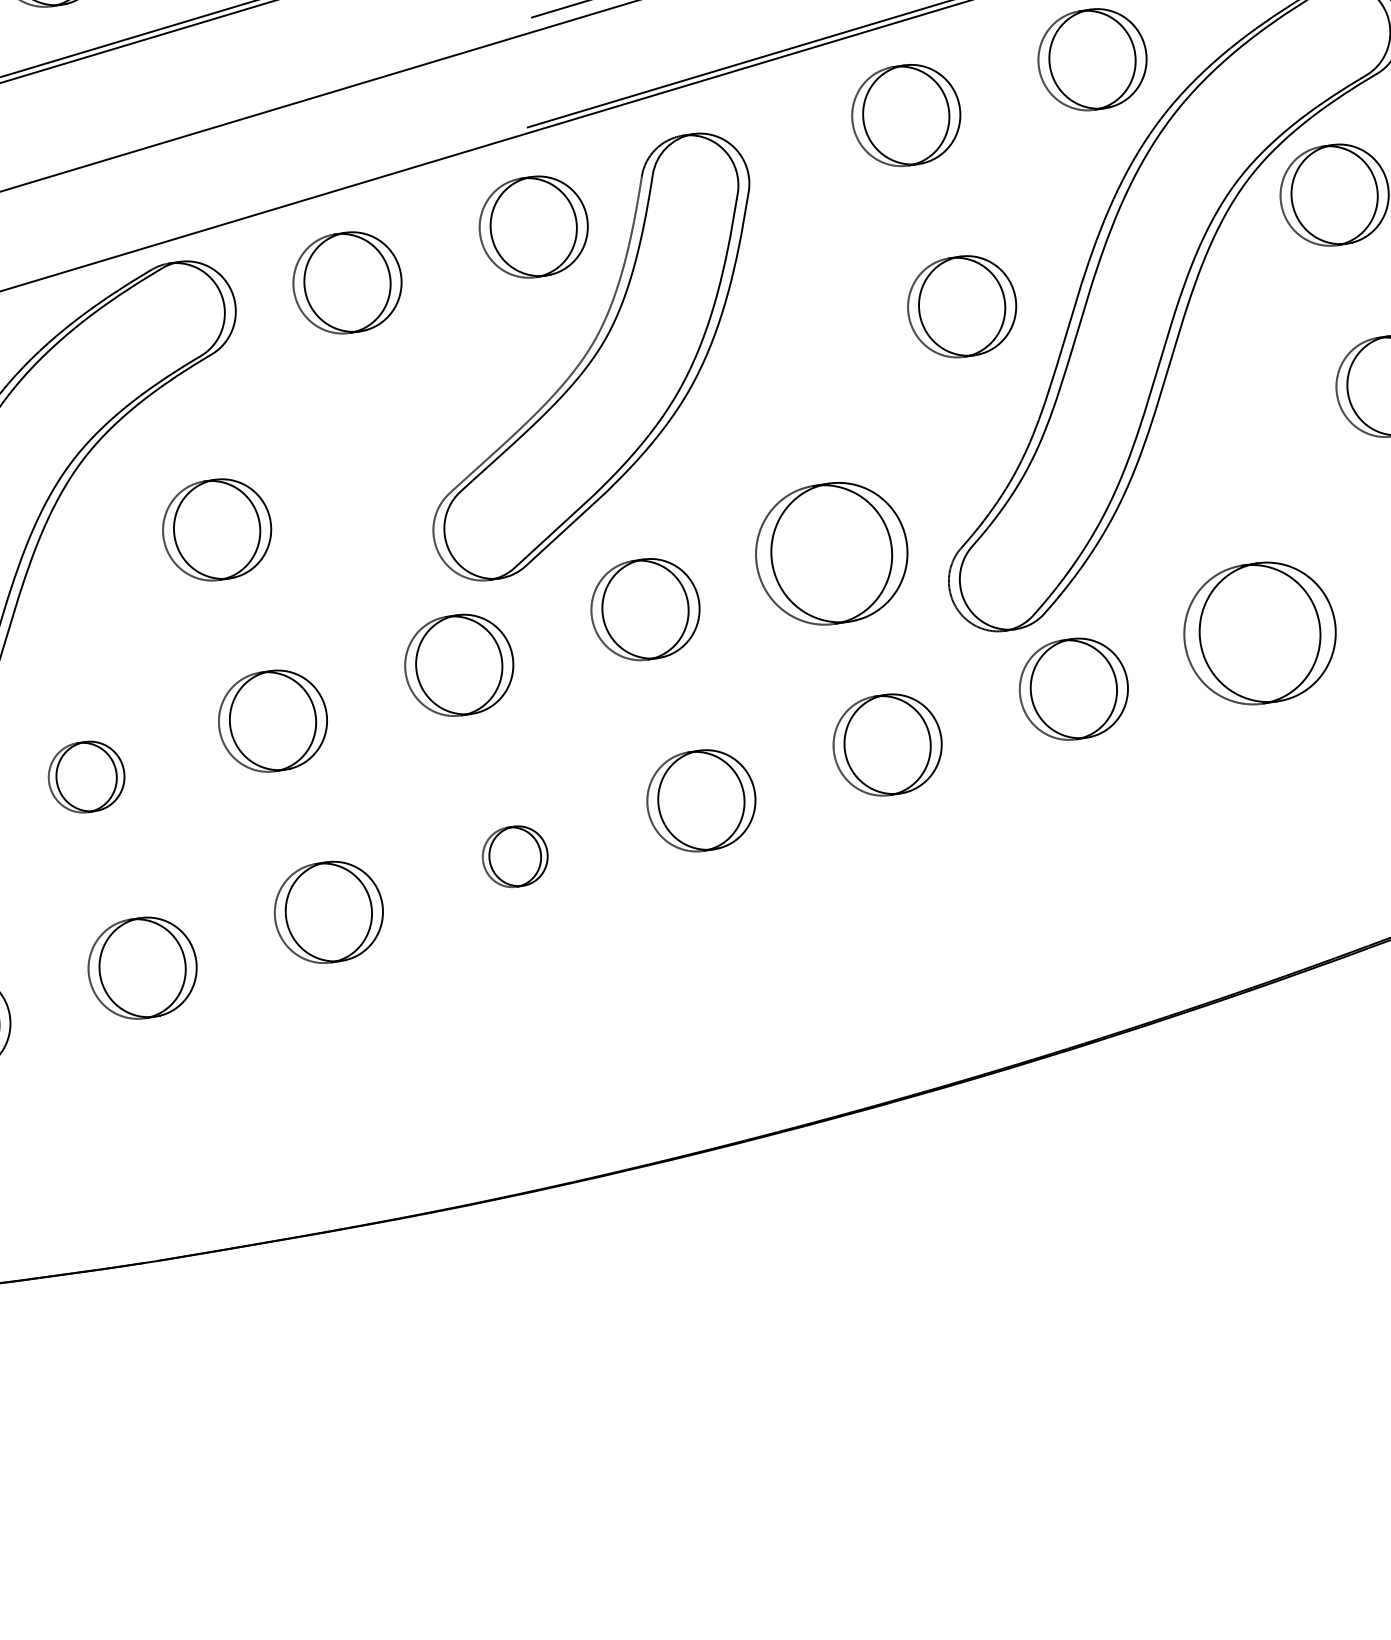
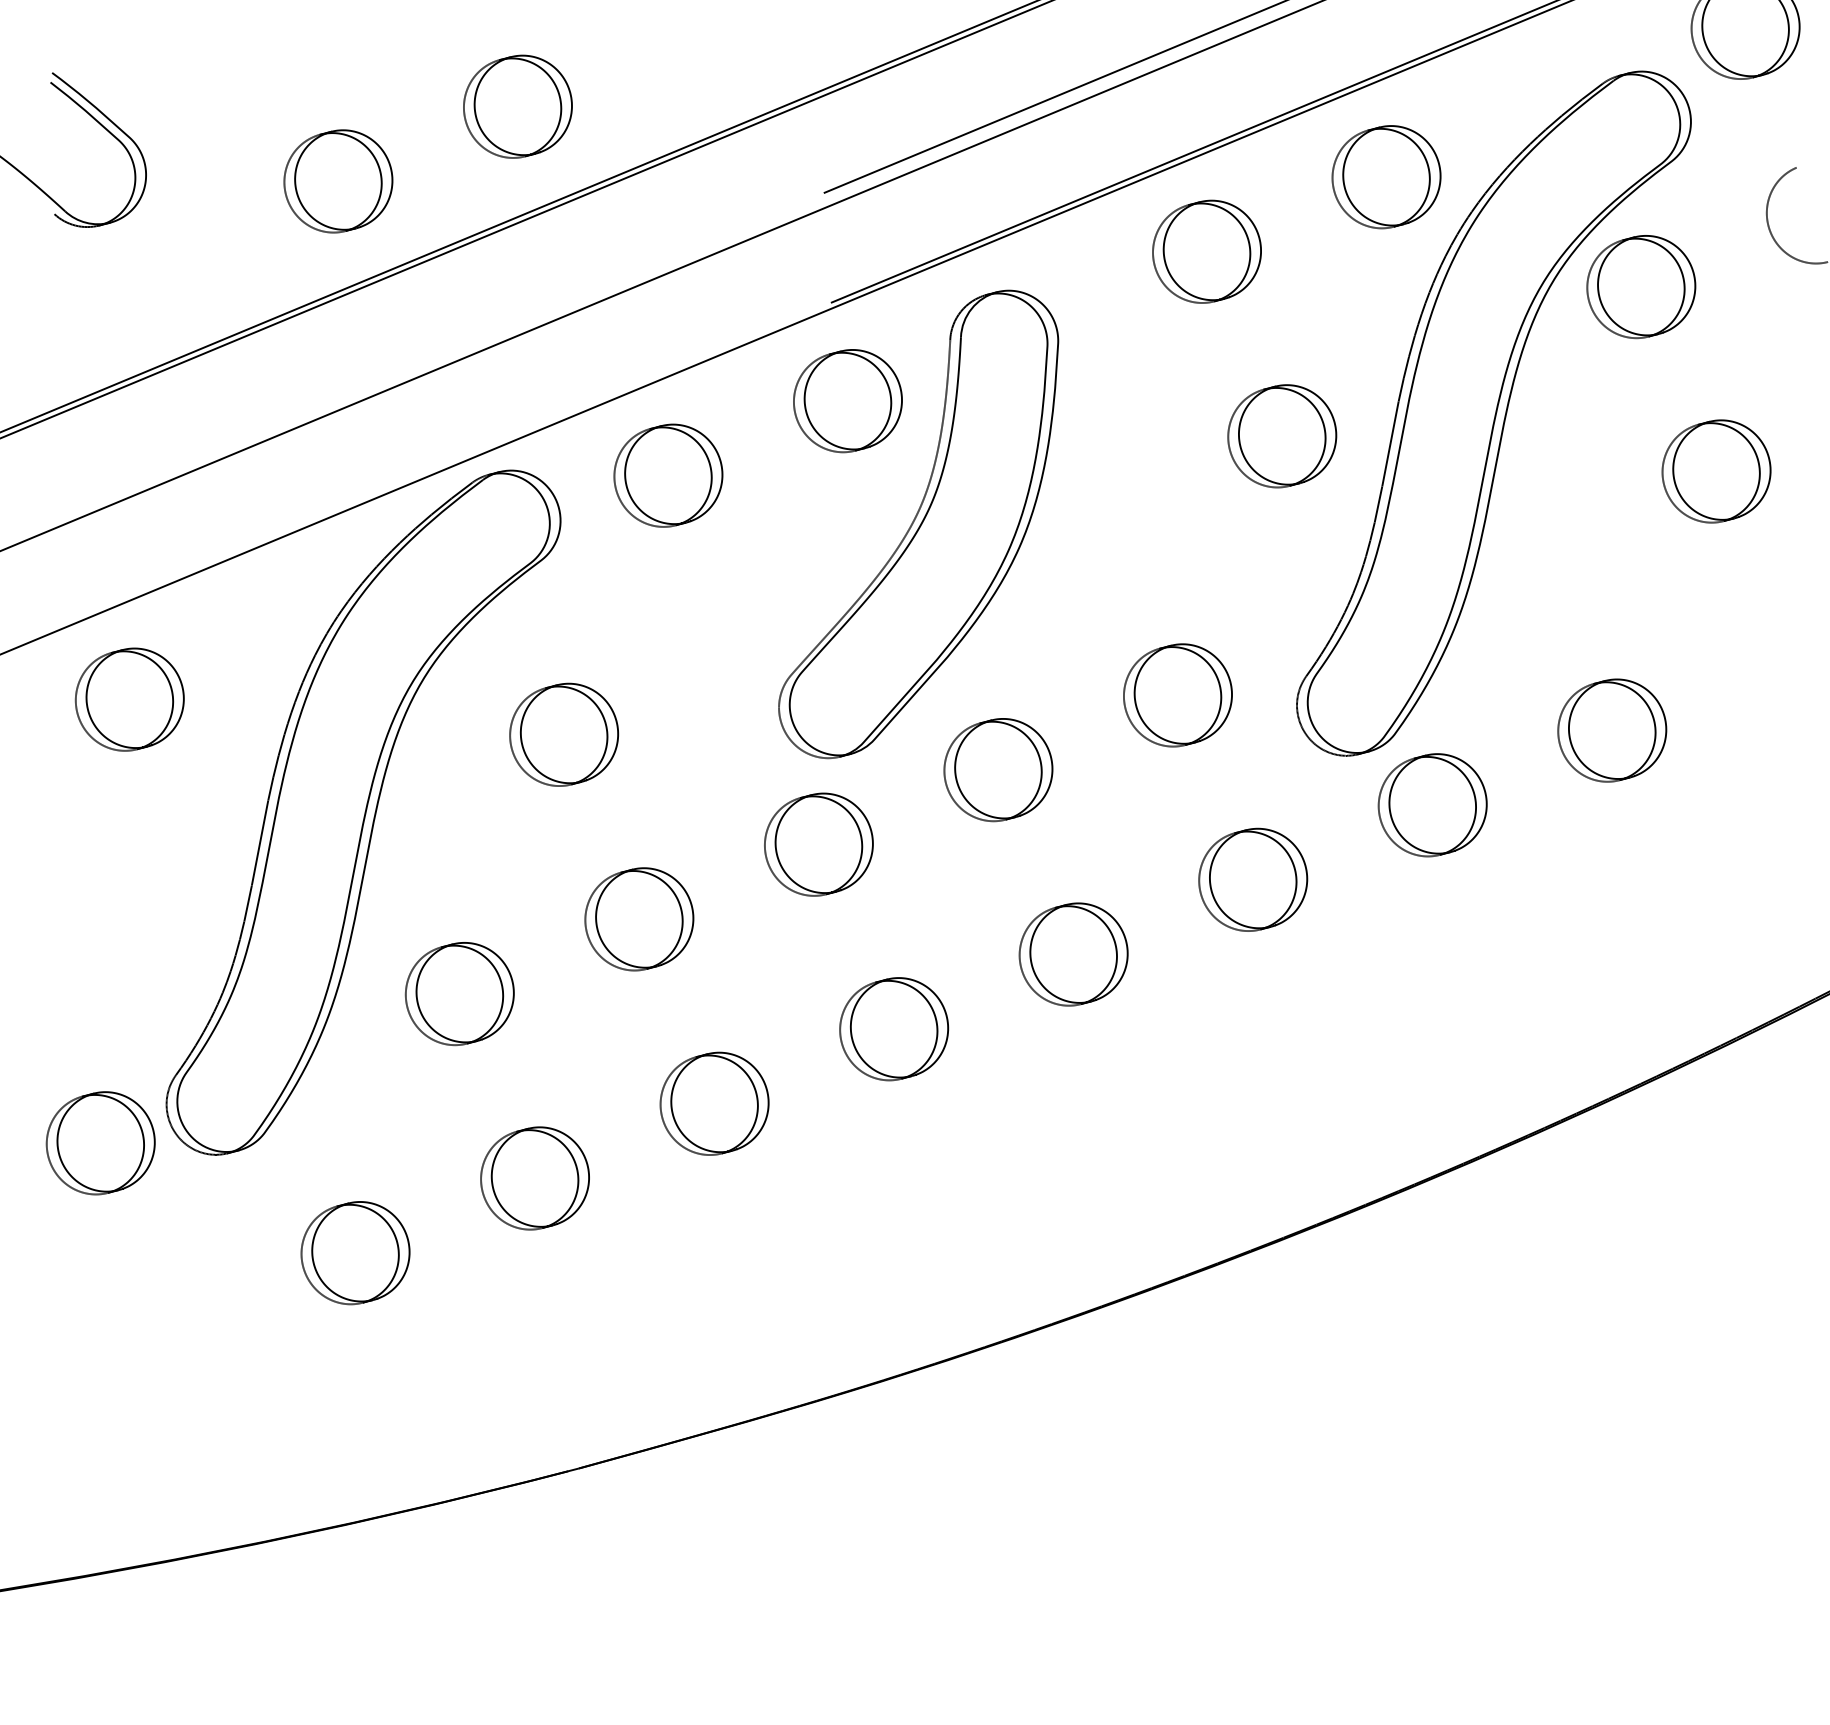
part: (831, 553) -> (1177, 695), size x0.71
part: (1260, 633) -> (1612, 730), size x0.71
part: (86, 777) -> (459, 994), size x1.43
part: (515, 856) -> (894, 1029), size x1.67

